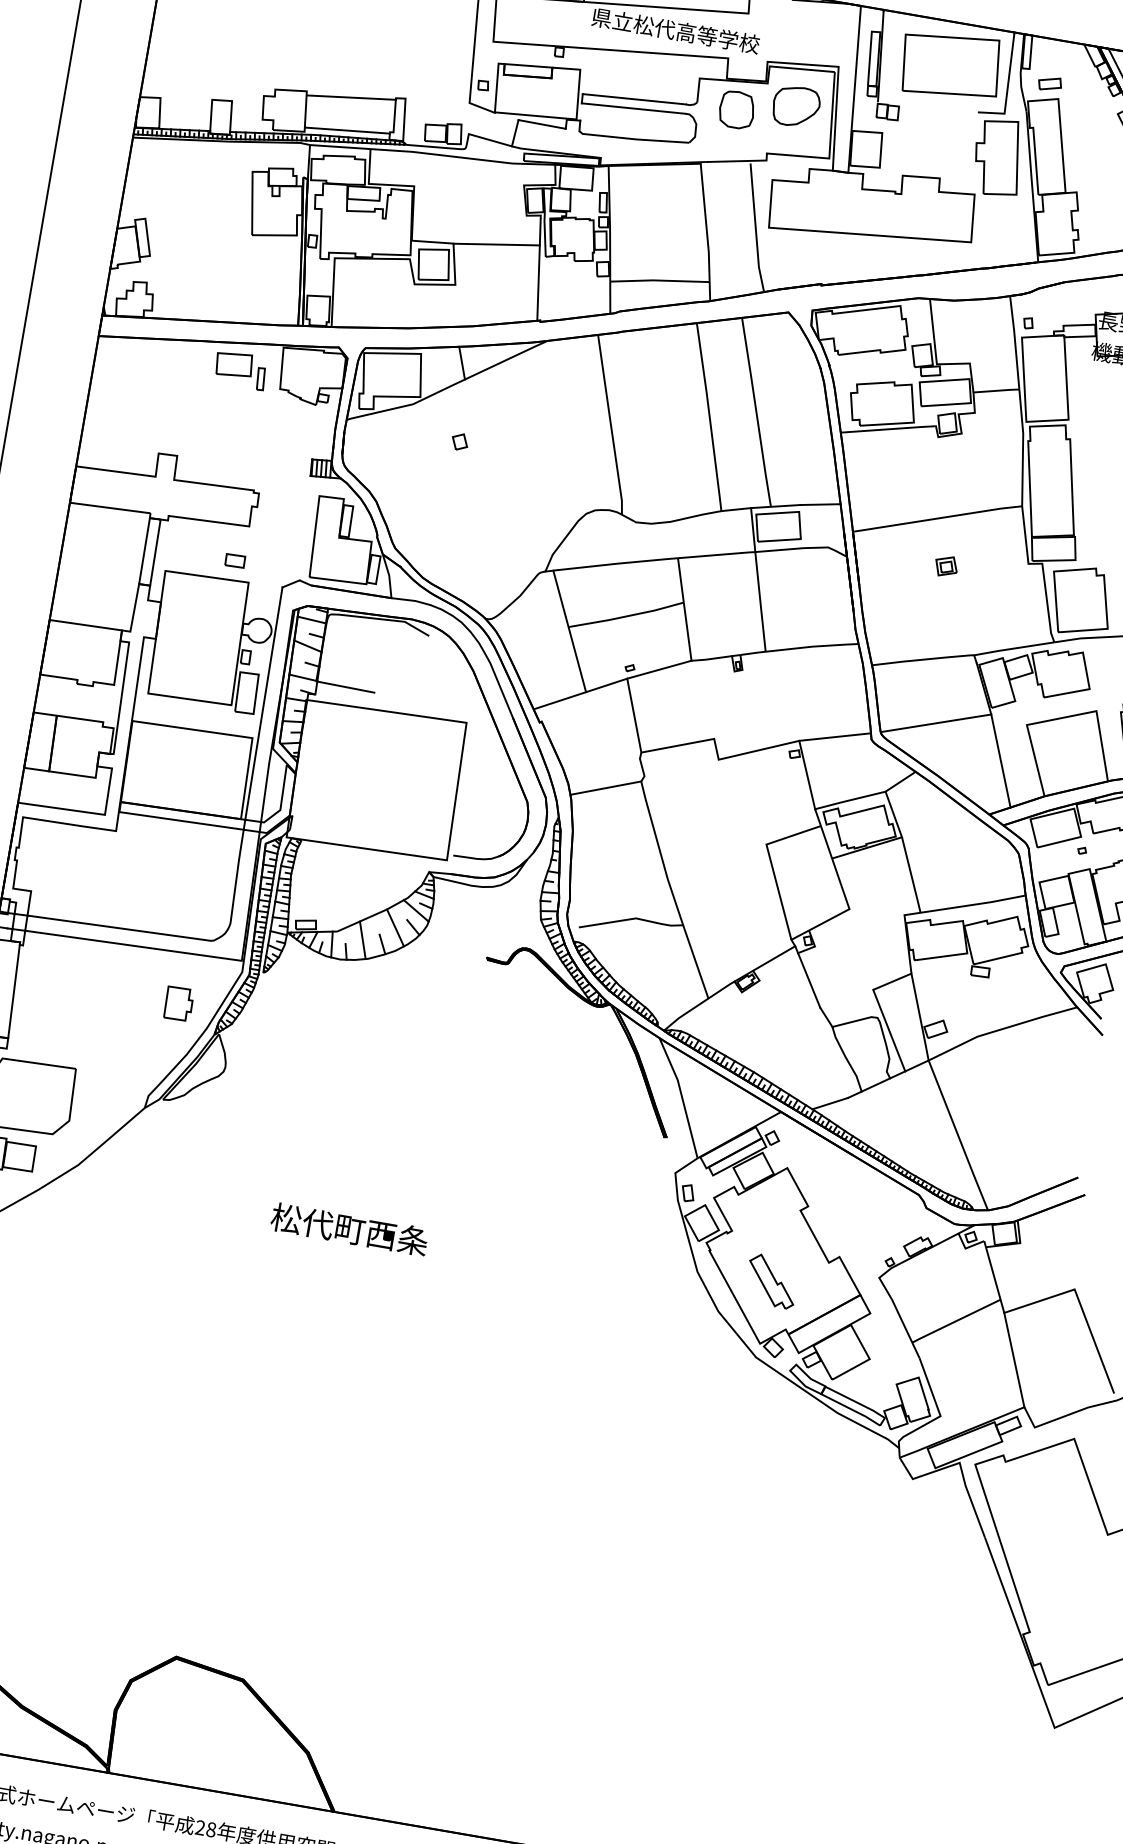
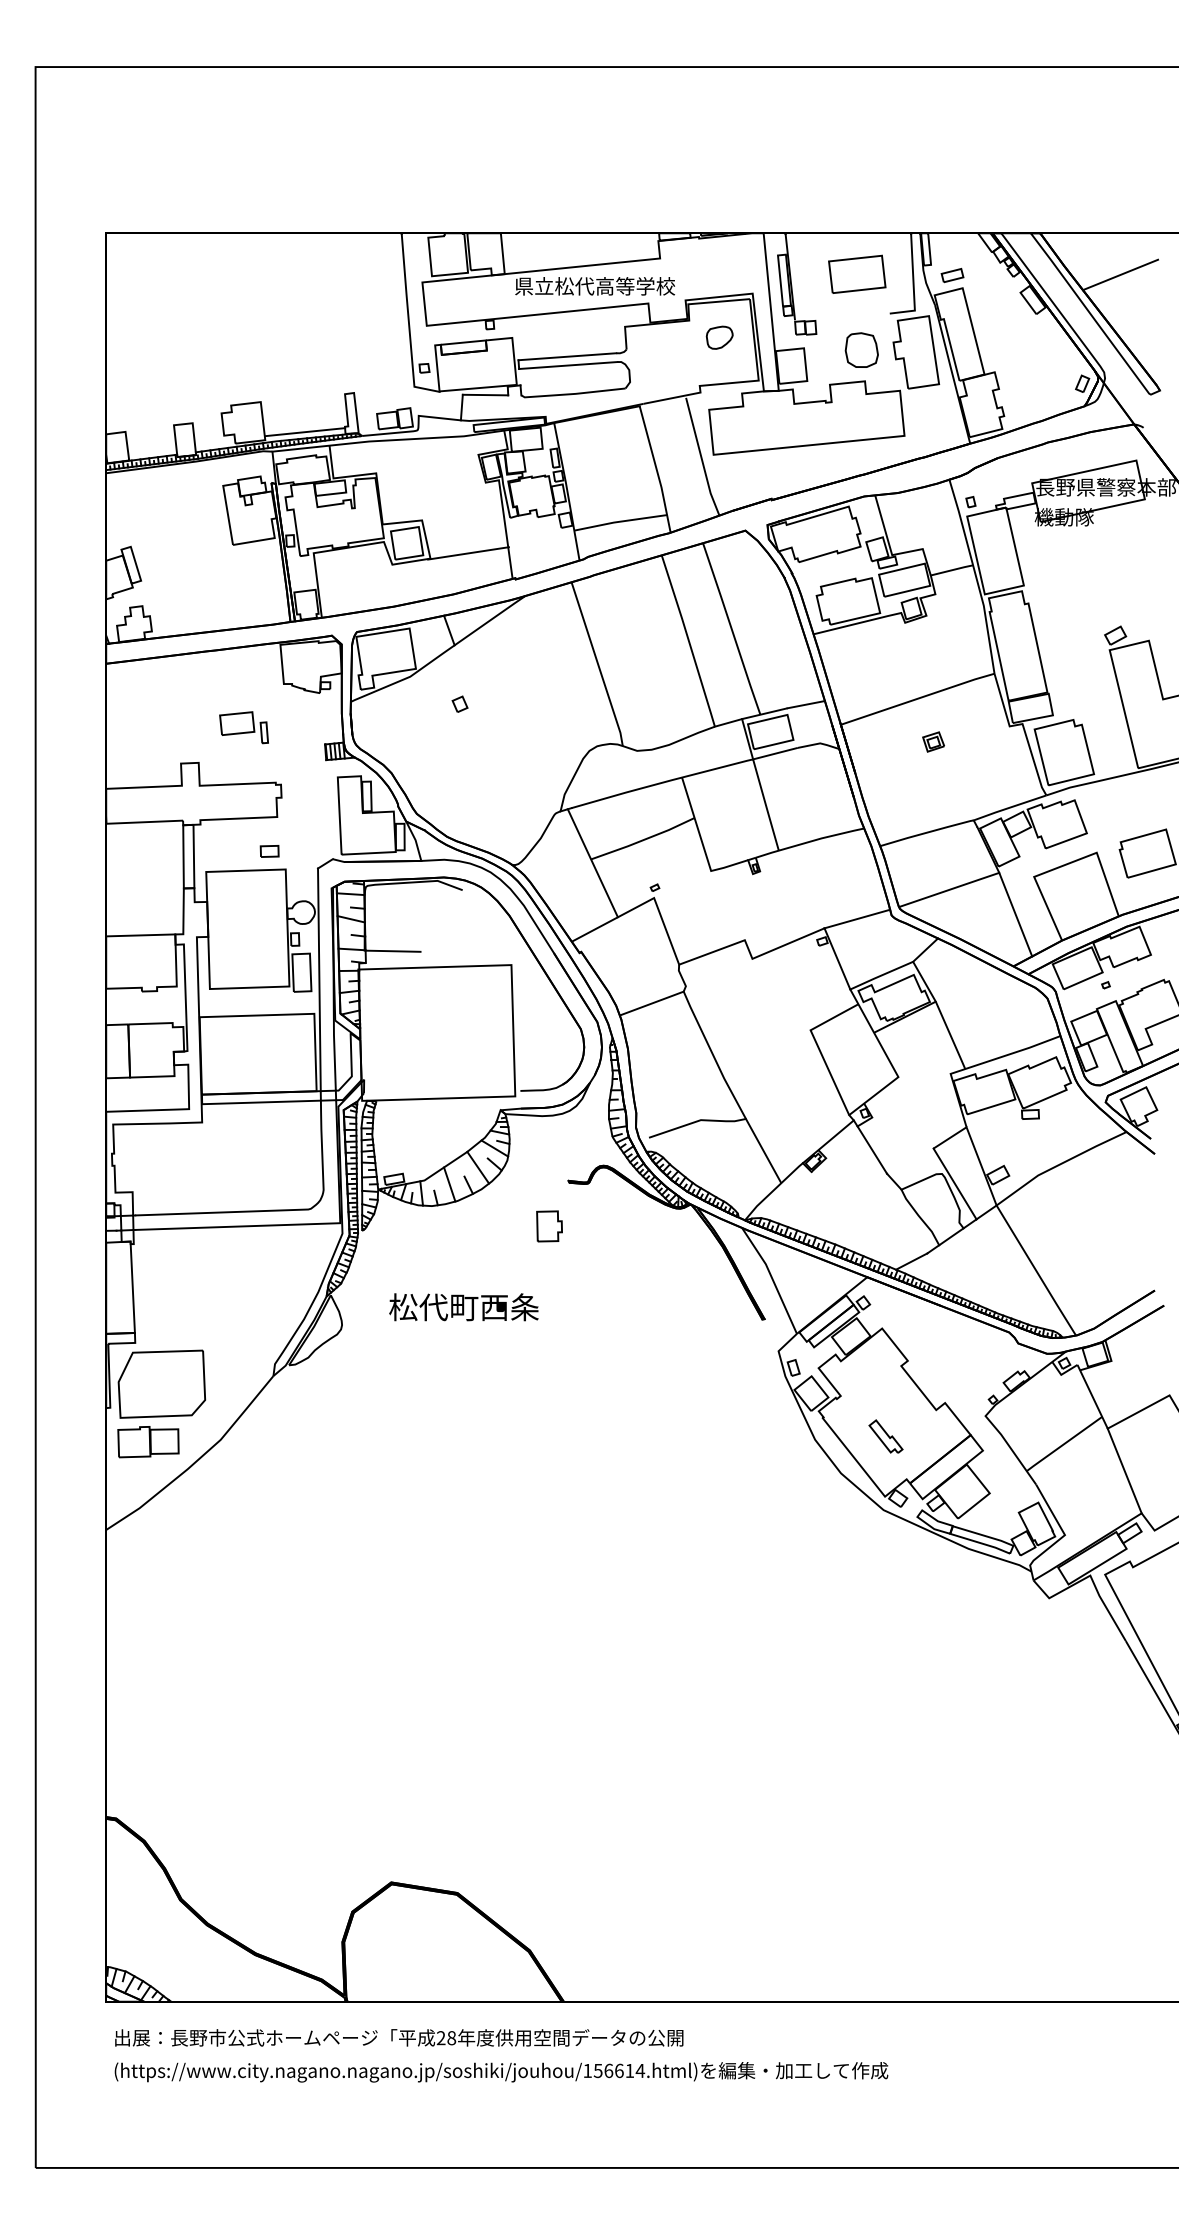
part: (951, 65) -> (857, 274), size x0.6
line: (351, 97) -> (303, 400), removed
part: (796, 106) -> (719, 337), size x0.6
part: (736, 109) -> (861, 349), moved
line: (496, 244) -> (468, 553), moved
part: (240, 369) -> (243, 727), moved
line: (659, 669) -> (682, 884), removed
part: (178, 1003) -> (549, 1226), moved
text: (349, 1229) -> (463, 1307), moved
part: (771, 1281) -> (885, 1436), size x0.7

